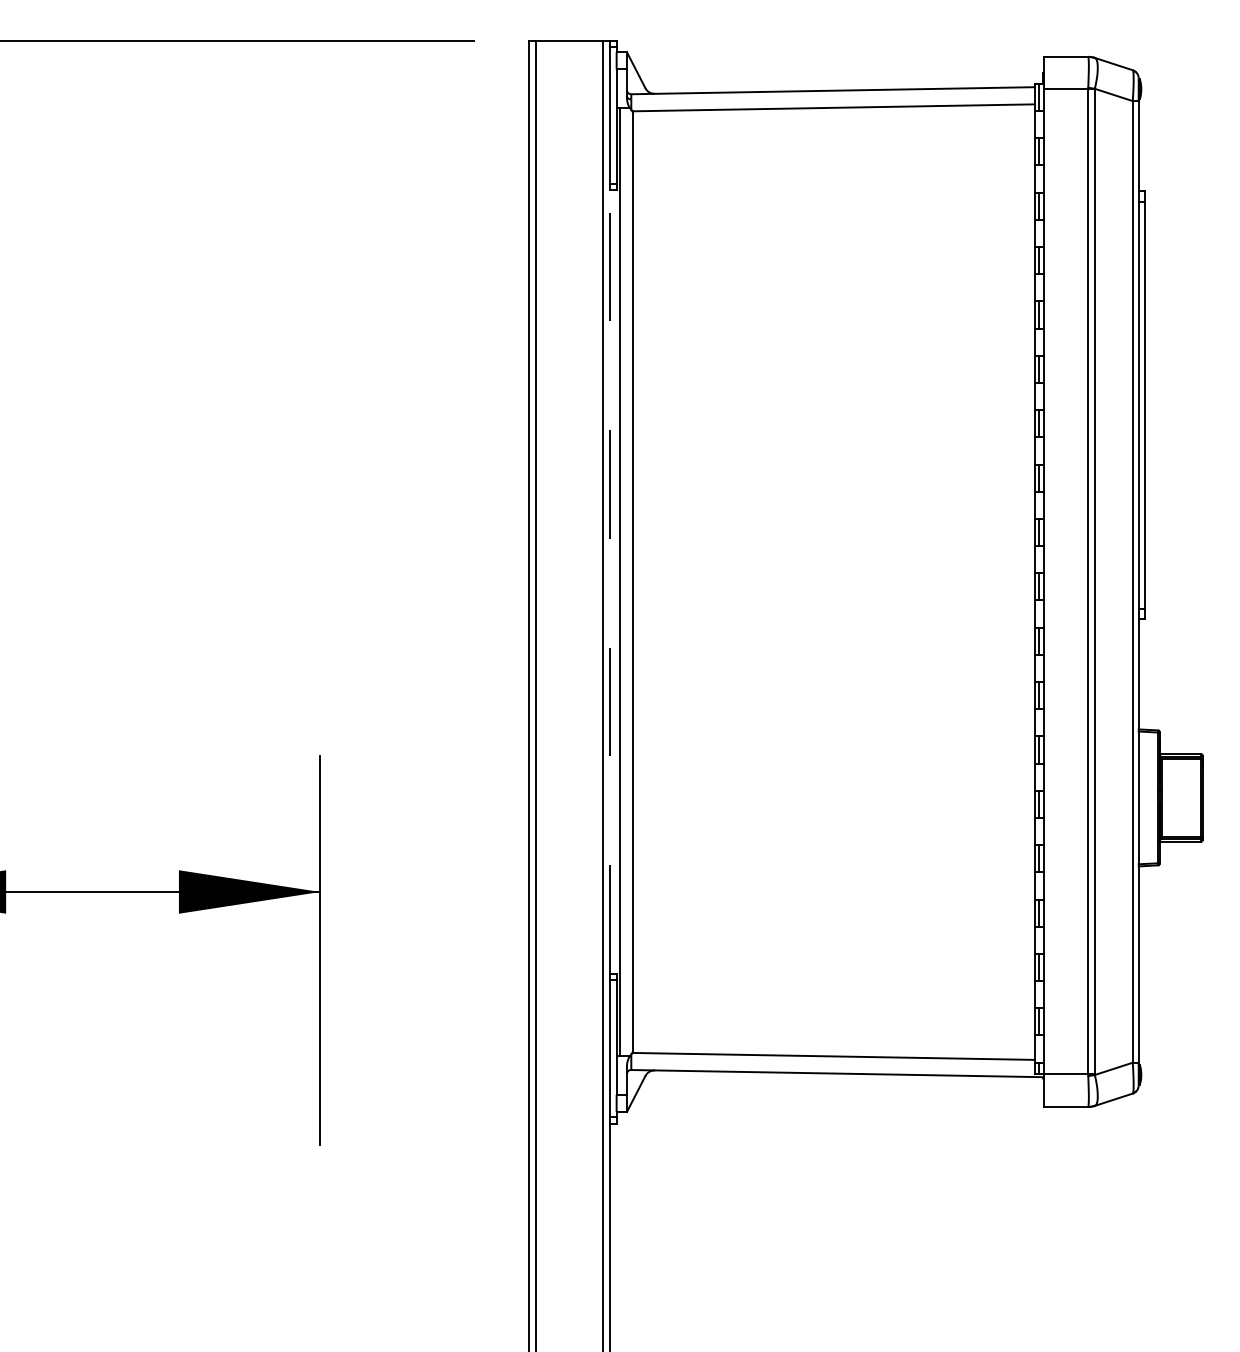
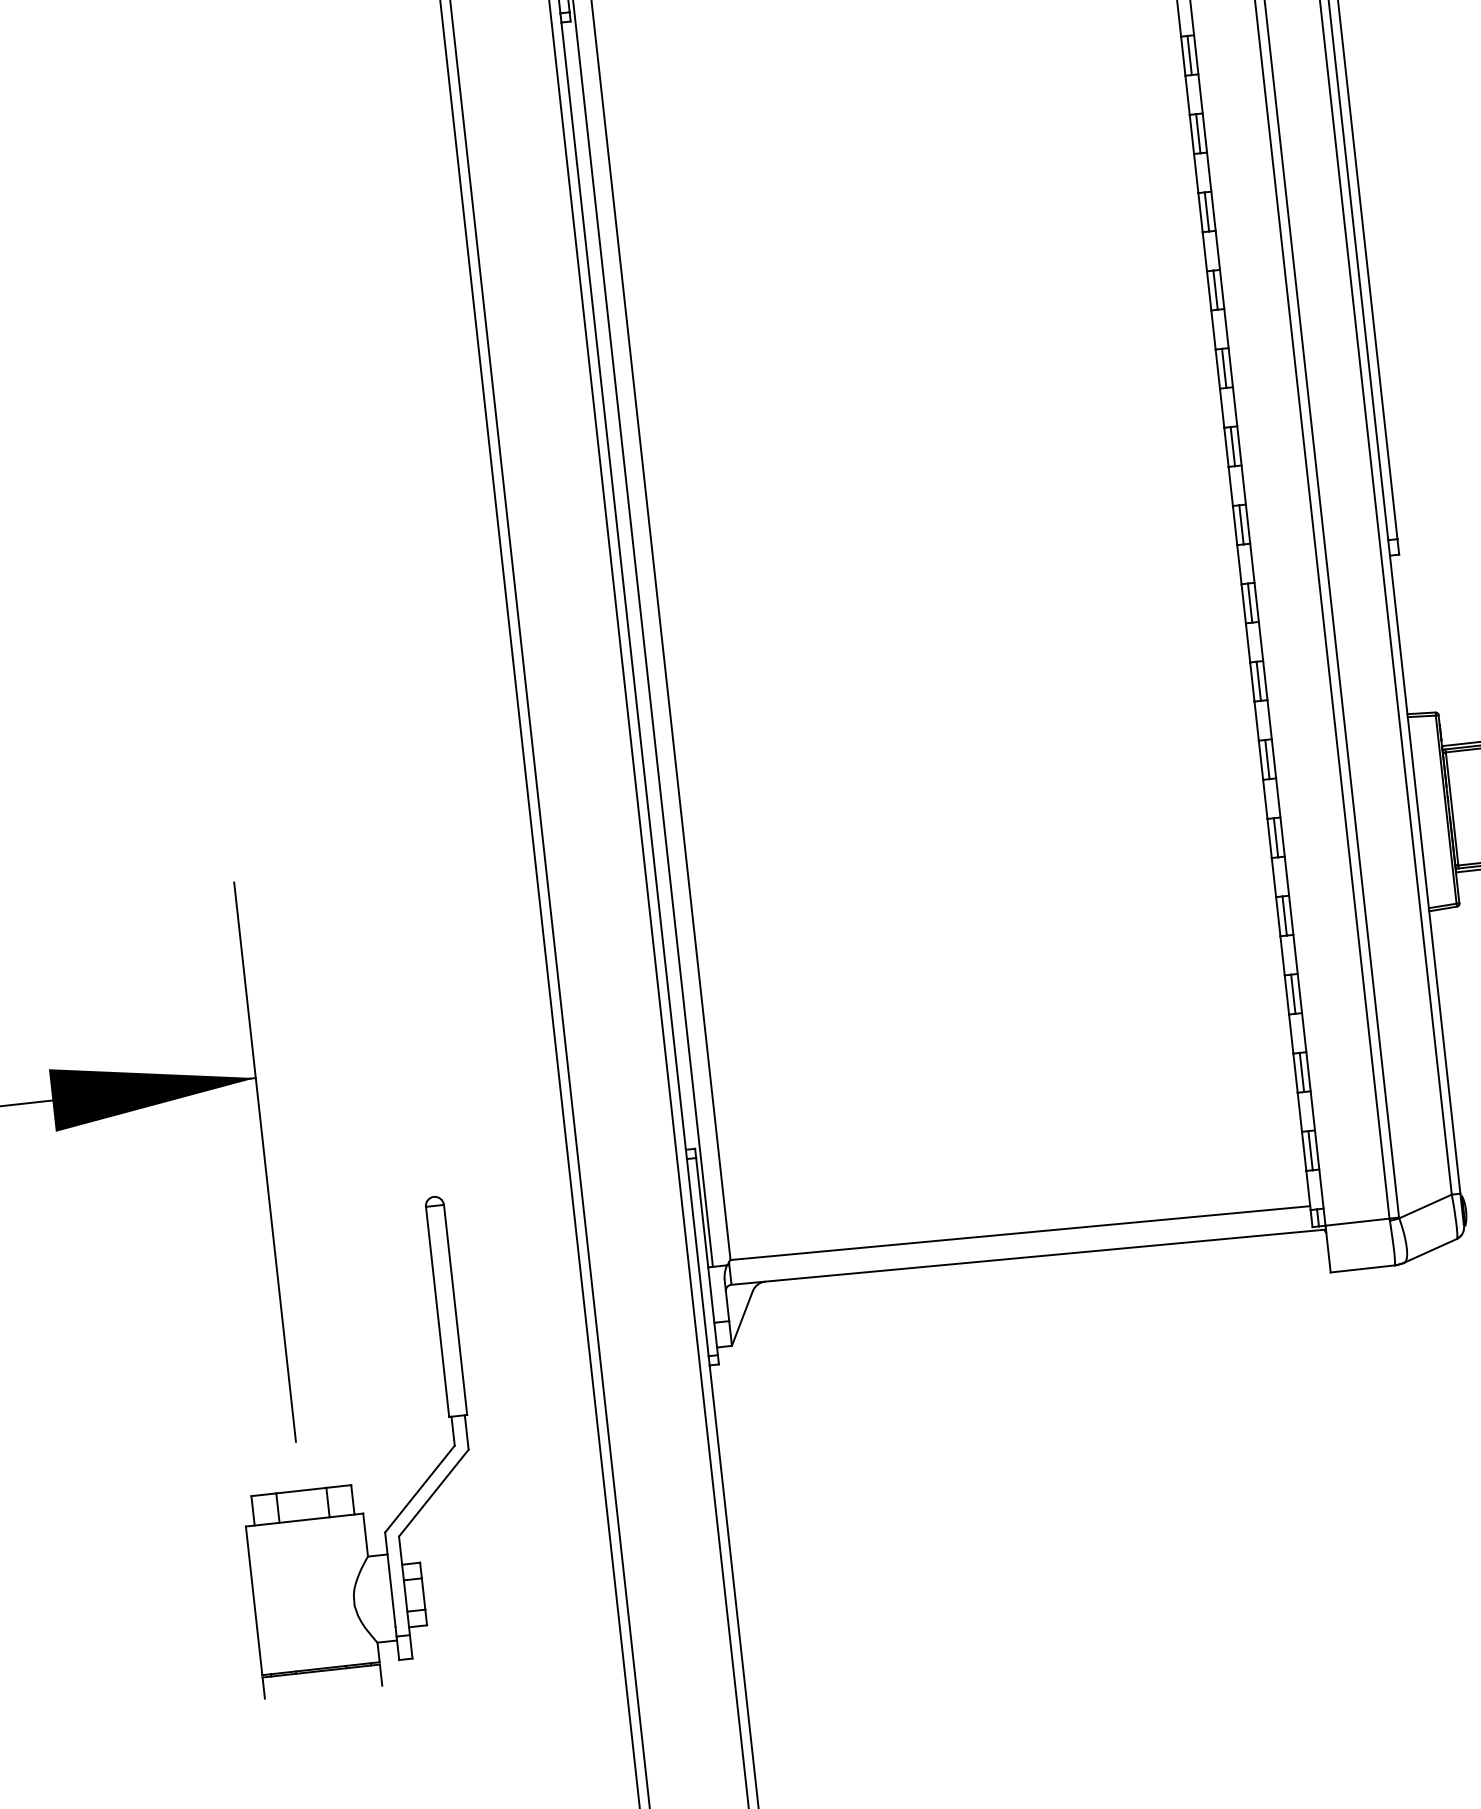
line: (610, 582) -> (624, 586), dashed -> solid
part: (355, 1178) -> (351, 1484), added

